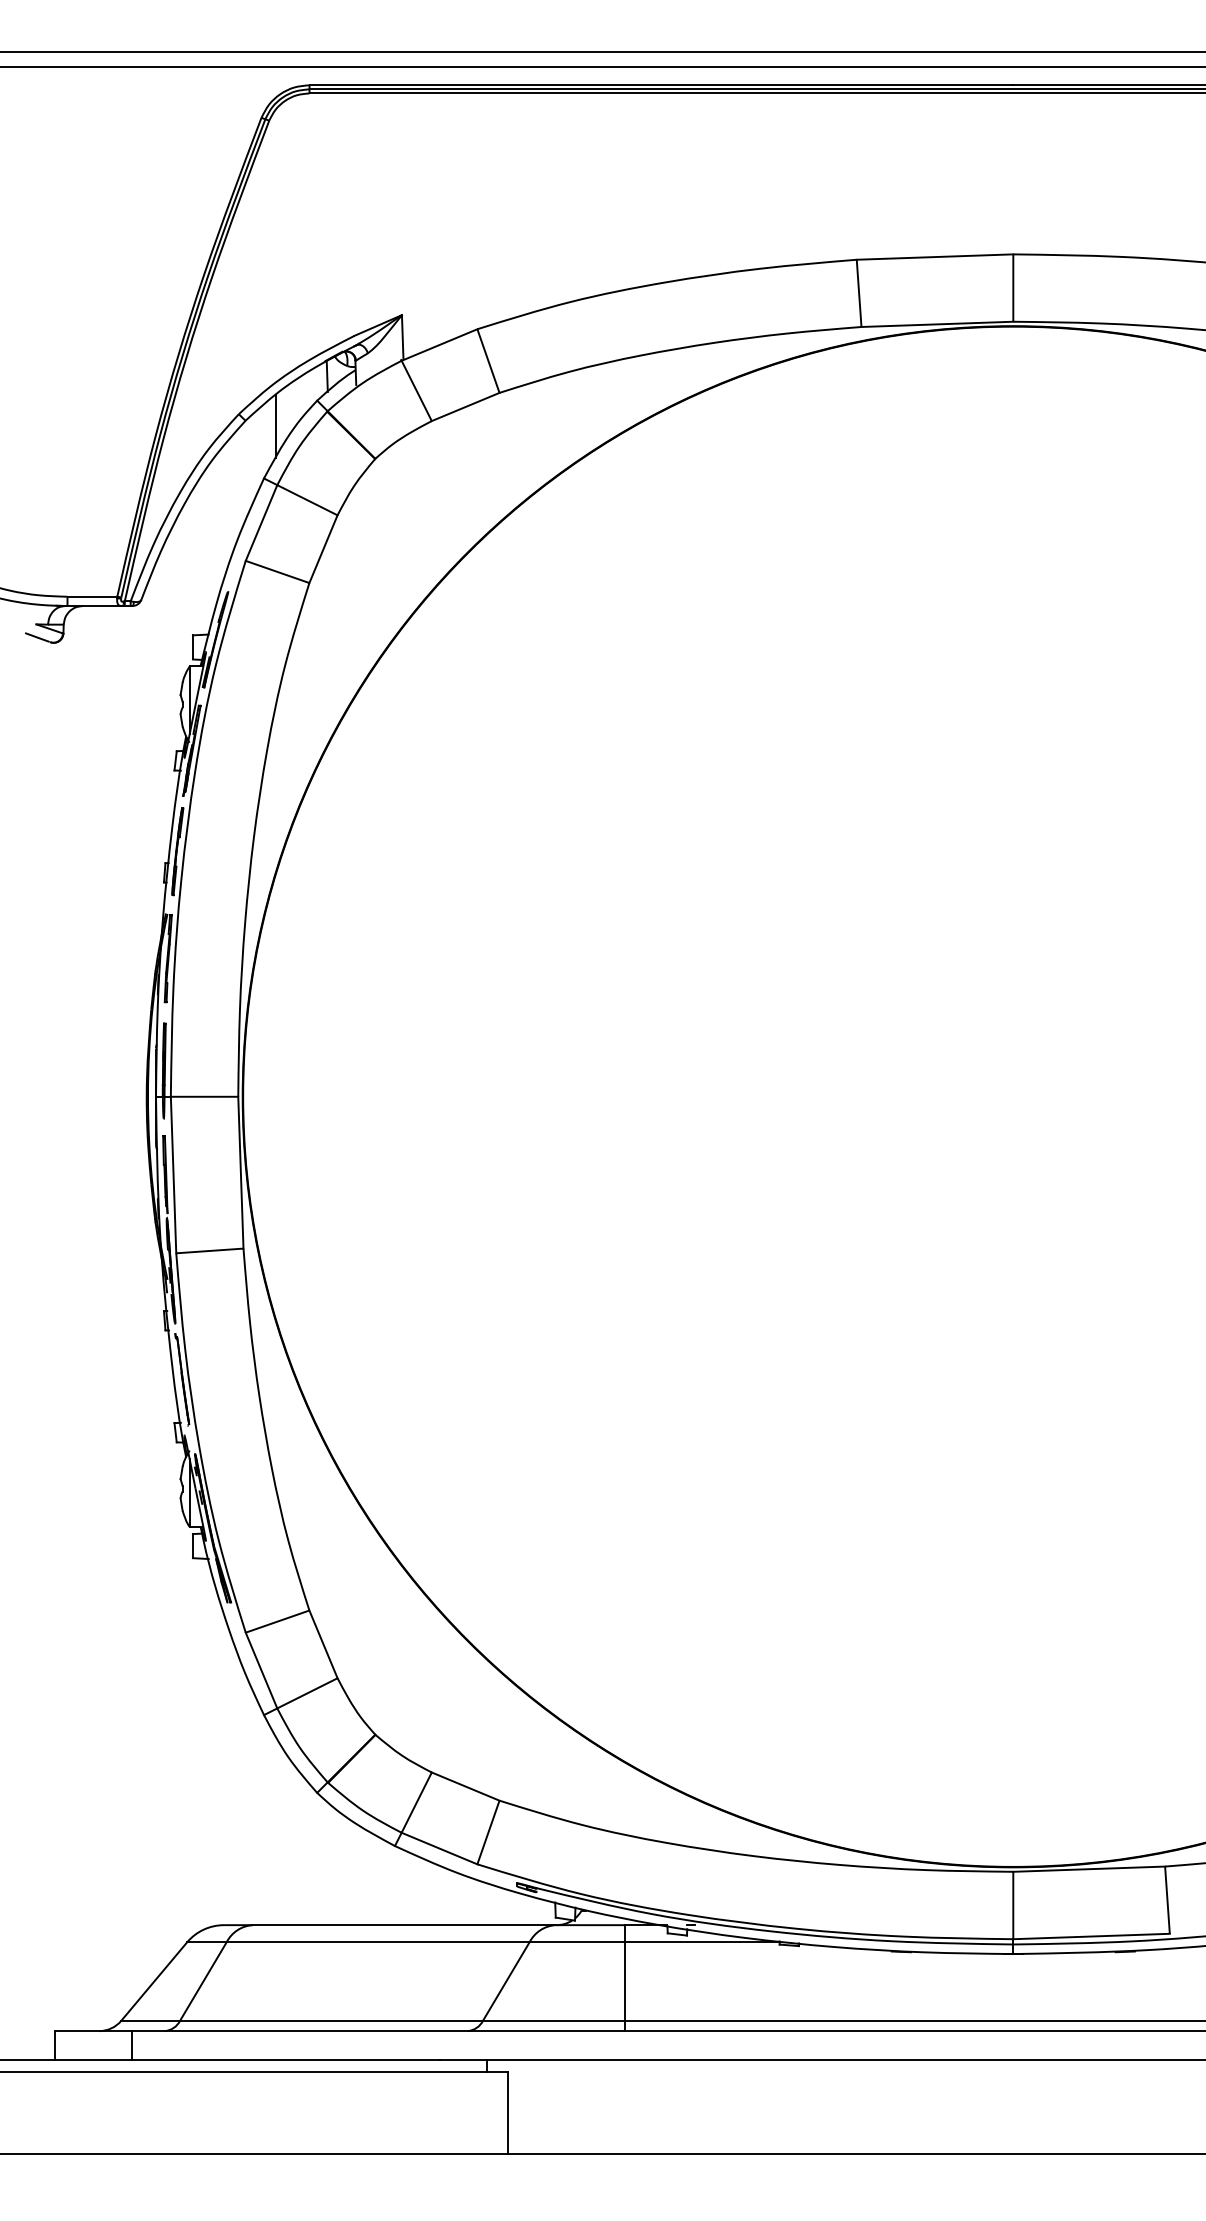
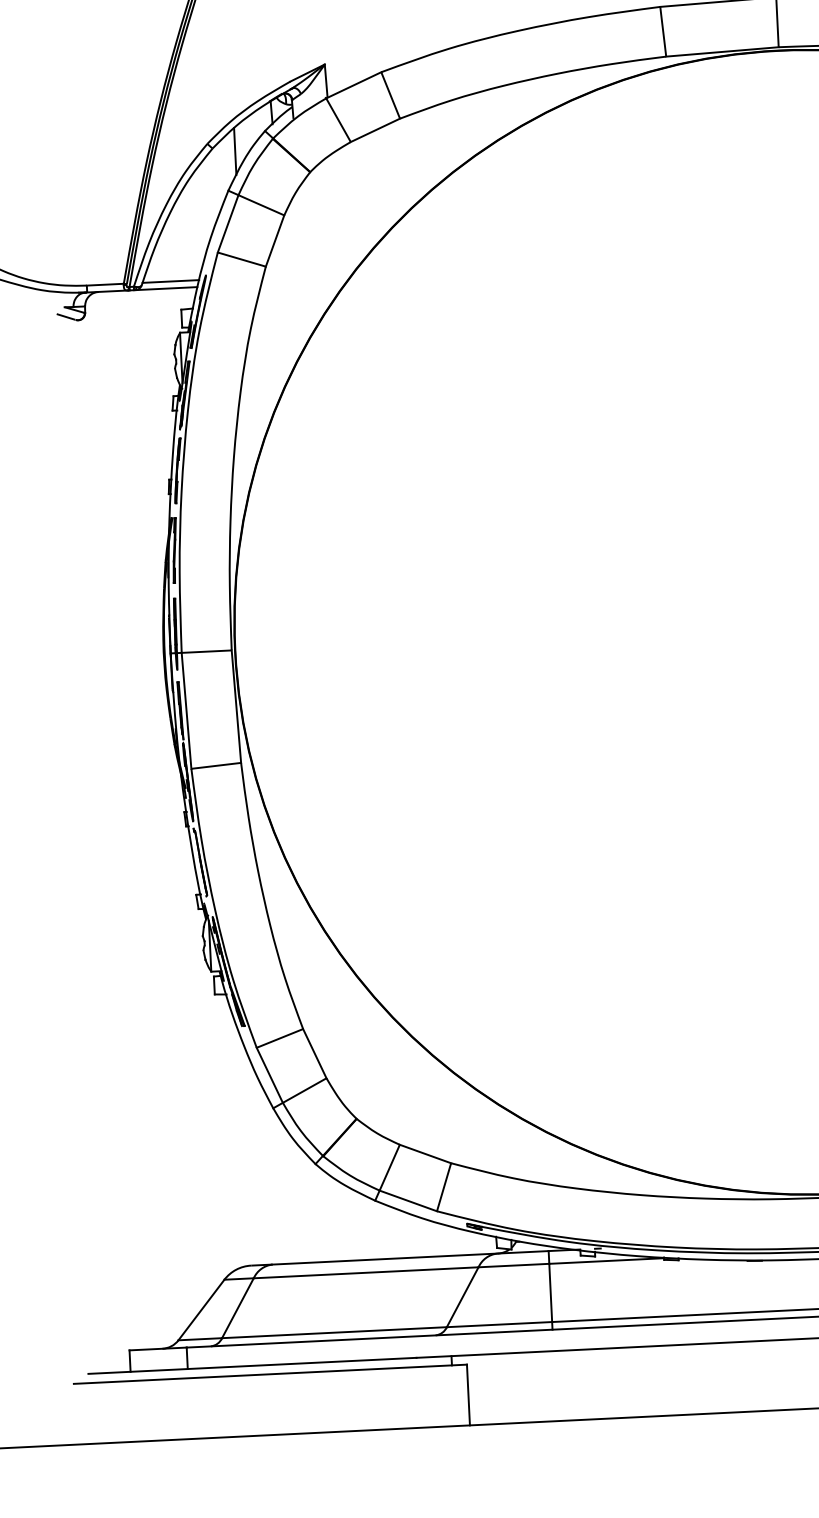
line: (180, 596) -> (170, 281), added
line: (174, 606) -> (166, 288), added

